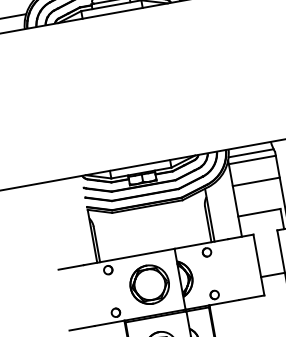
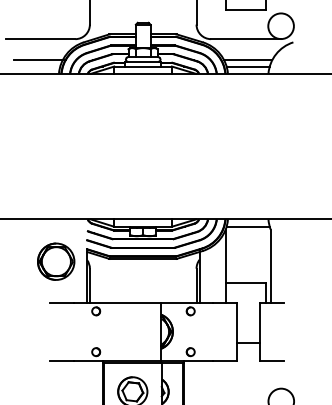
line: (251, 160) -> (247, 233), removed
line: (255, 182) -> (247, 254), removed
part: (150, 284) -> (56, 261), moved

